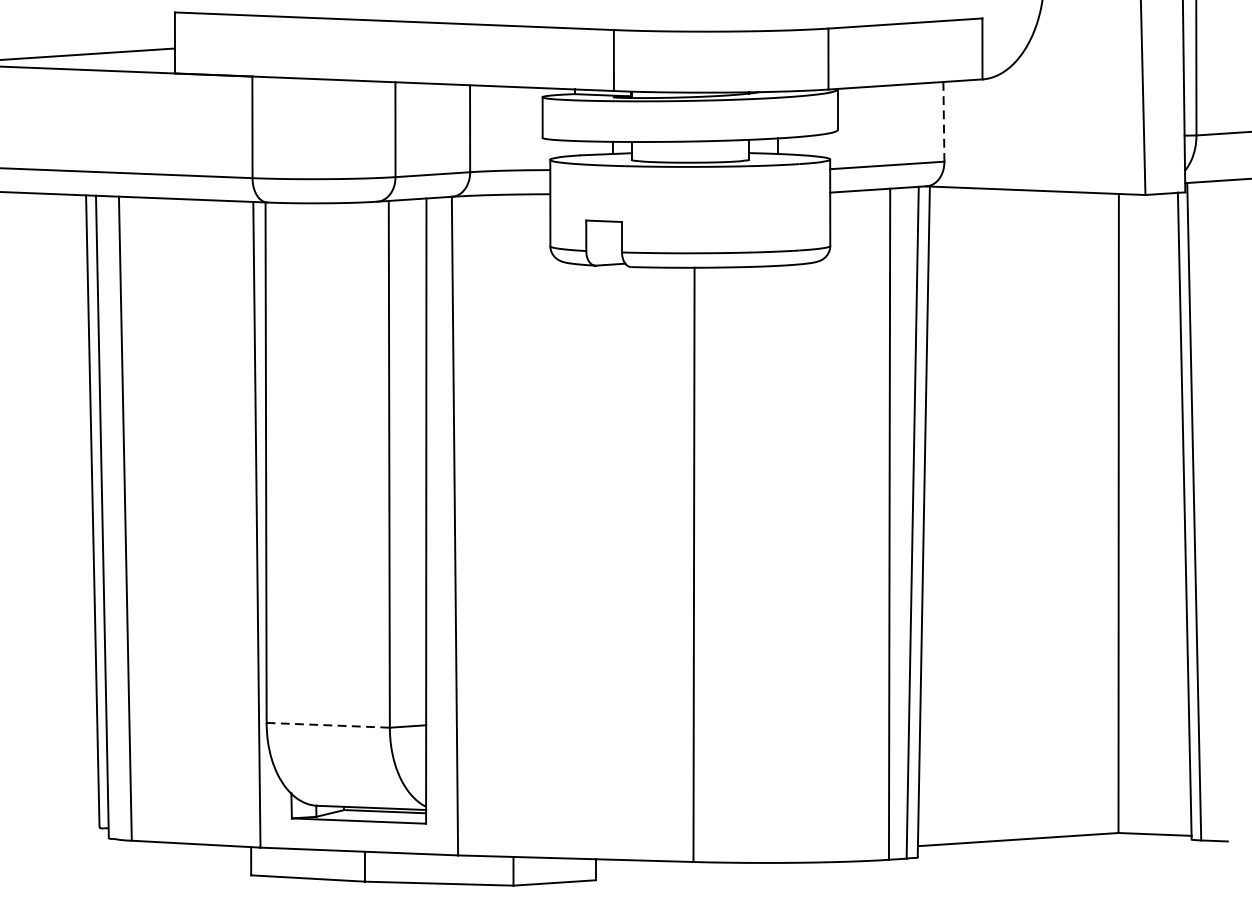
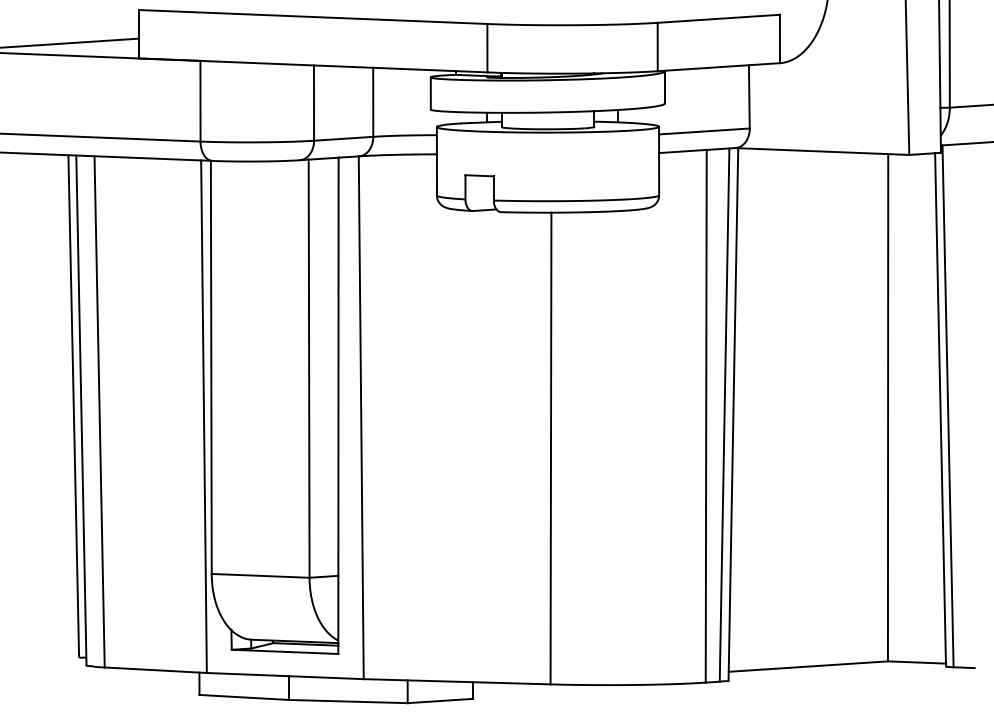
line: (944, 121) -> (749, 96), dashed -> solid
line: (328, 724) -> (260, 575), dashed -> solid

